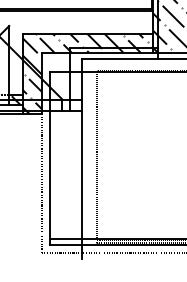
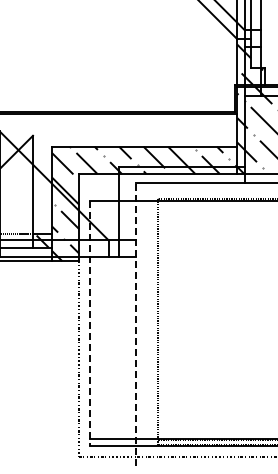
line: (49, 158) -> (90, 323), solid -> dashed
line: (81, 158) -> (135, 324), solid -> dashed

